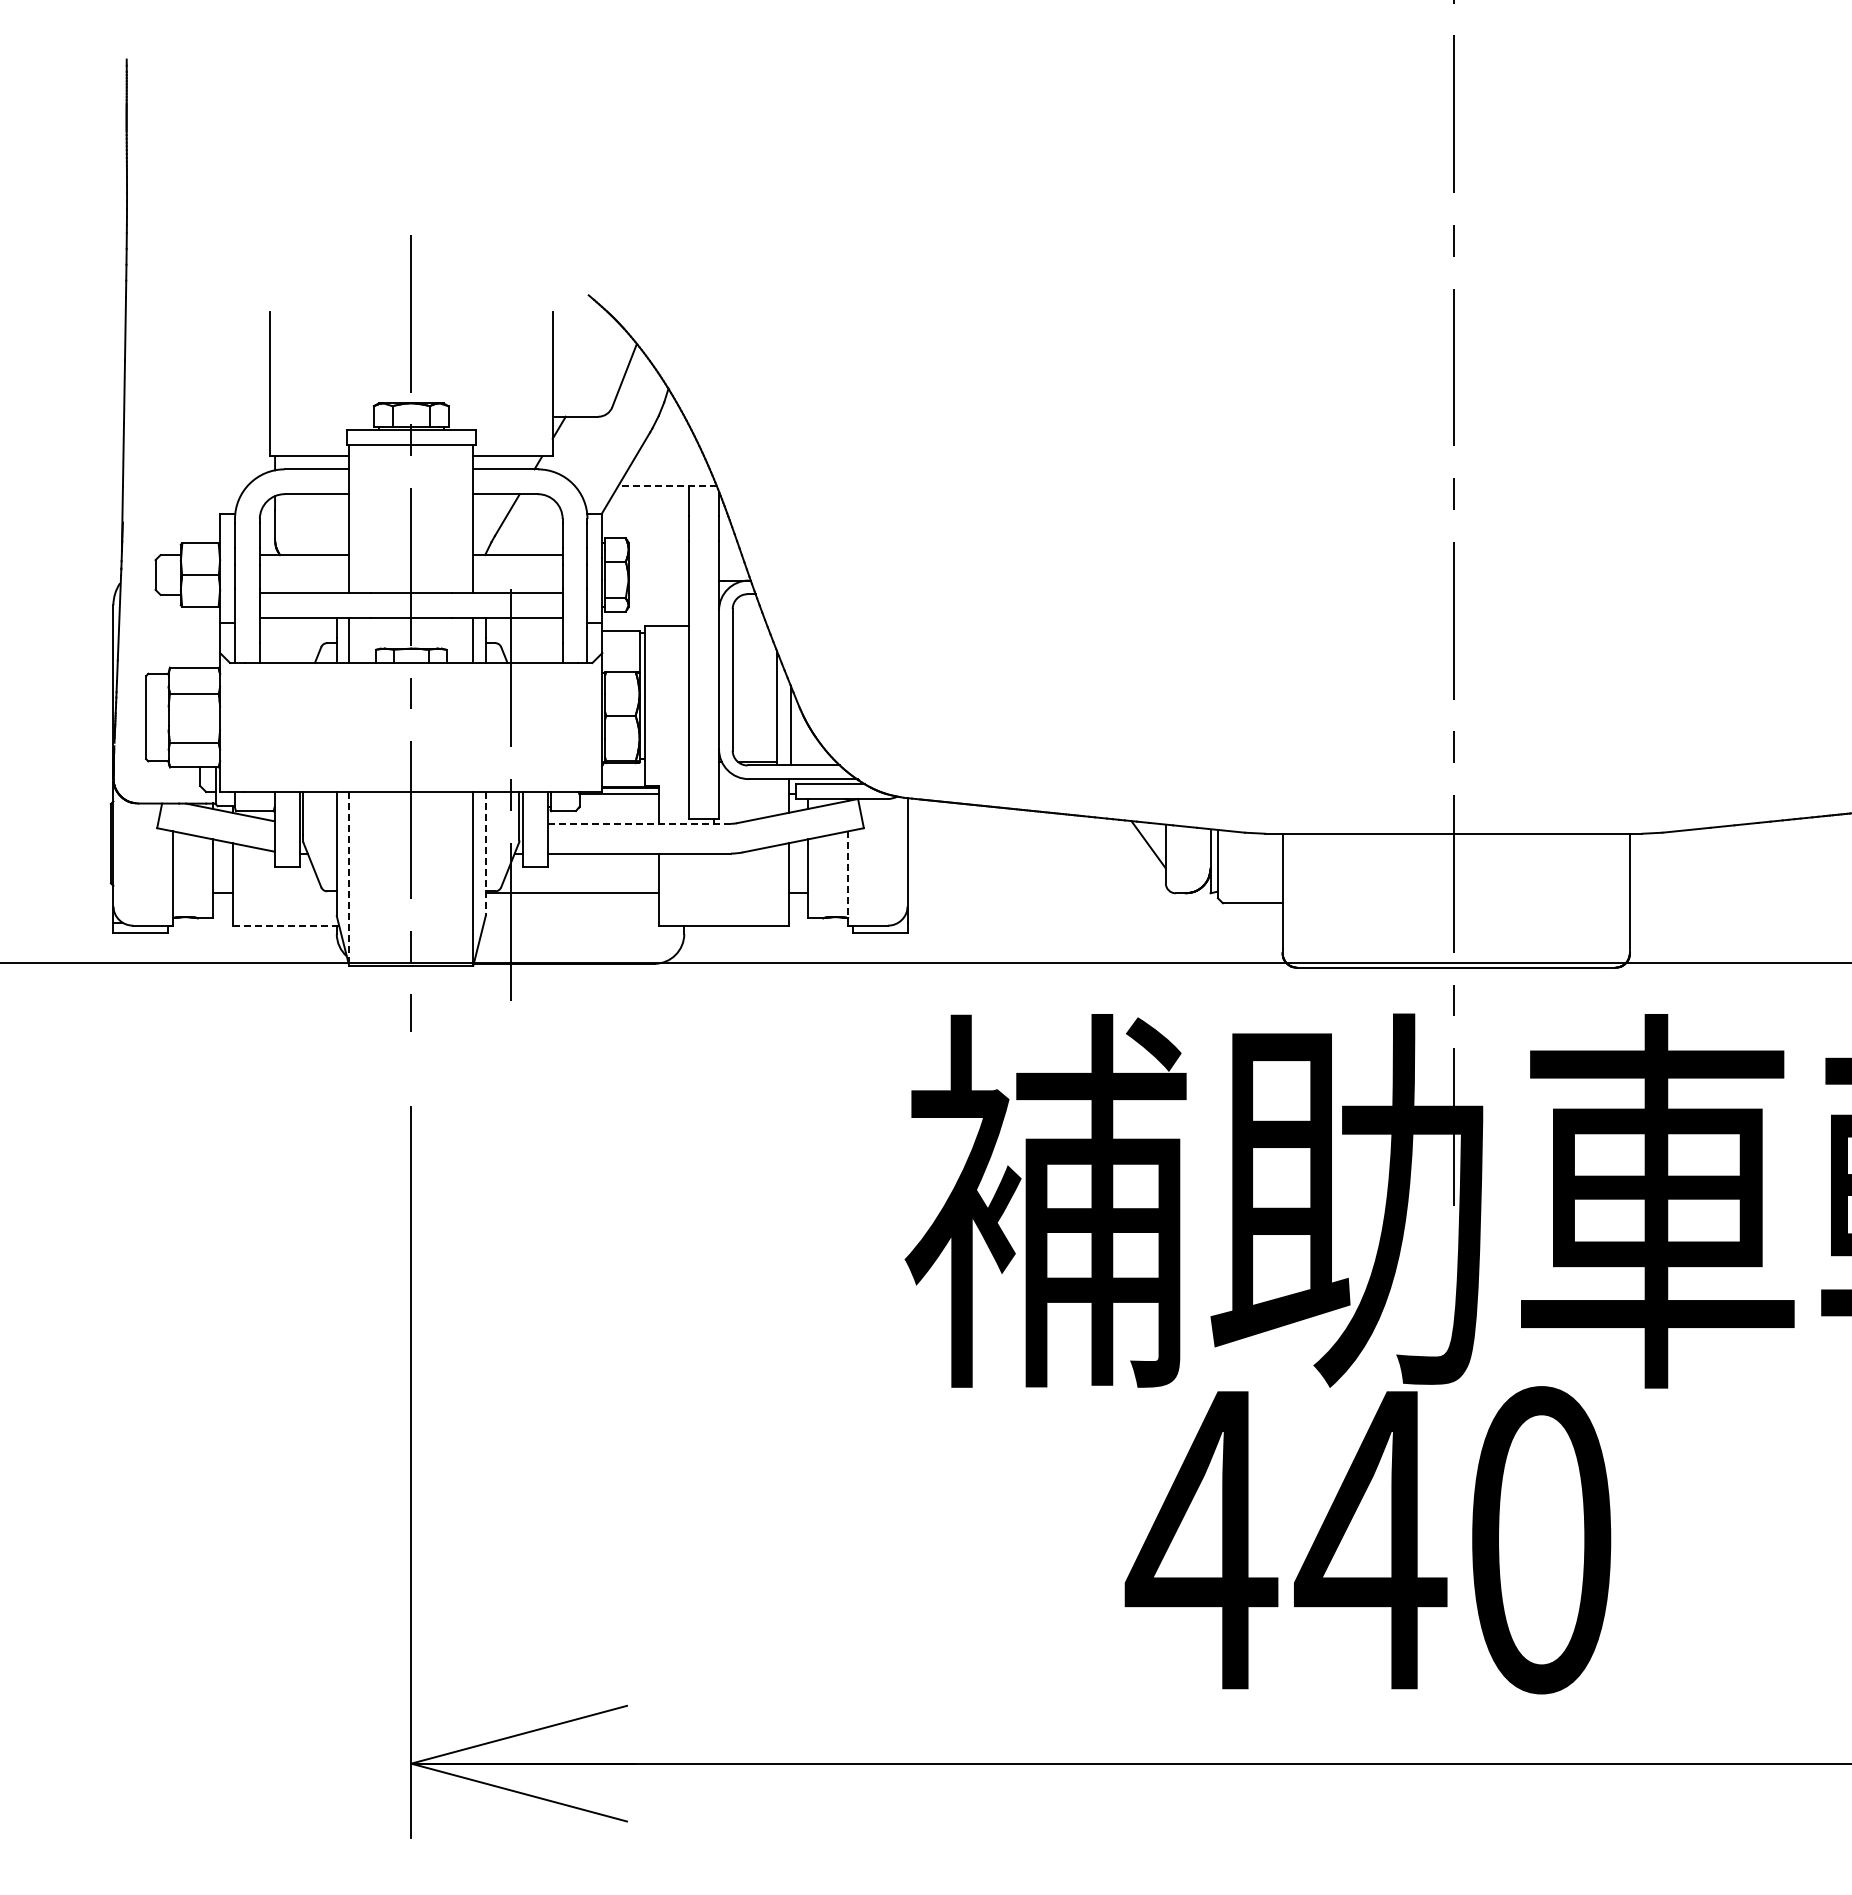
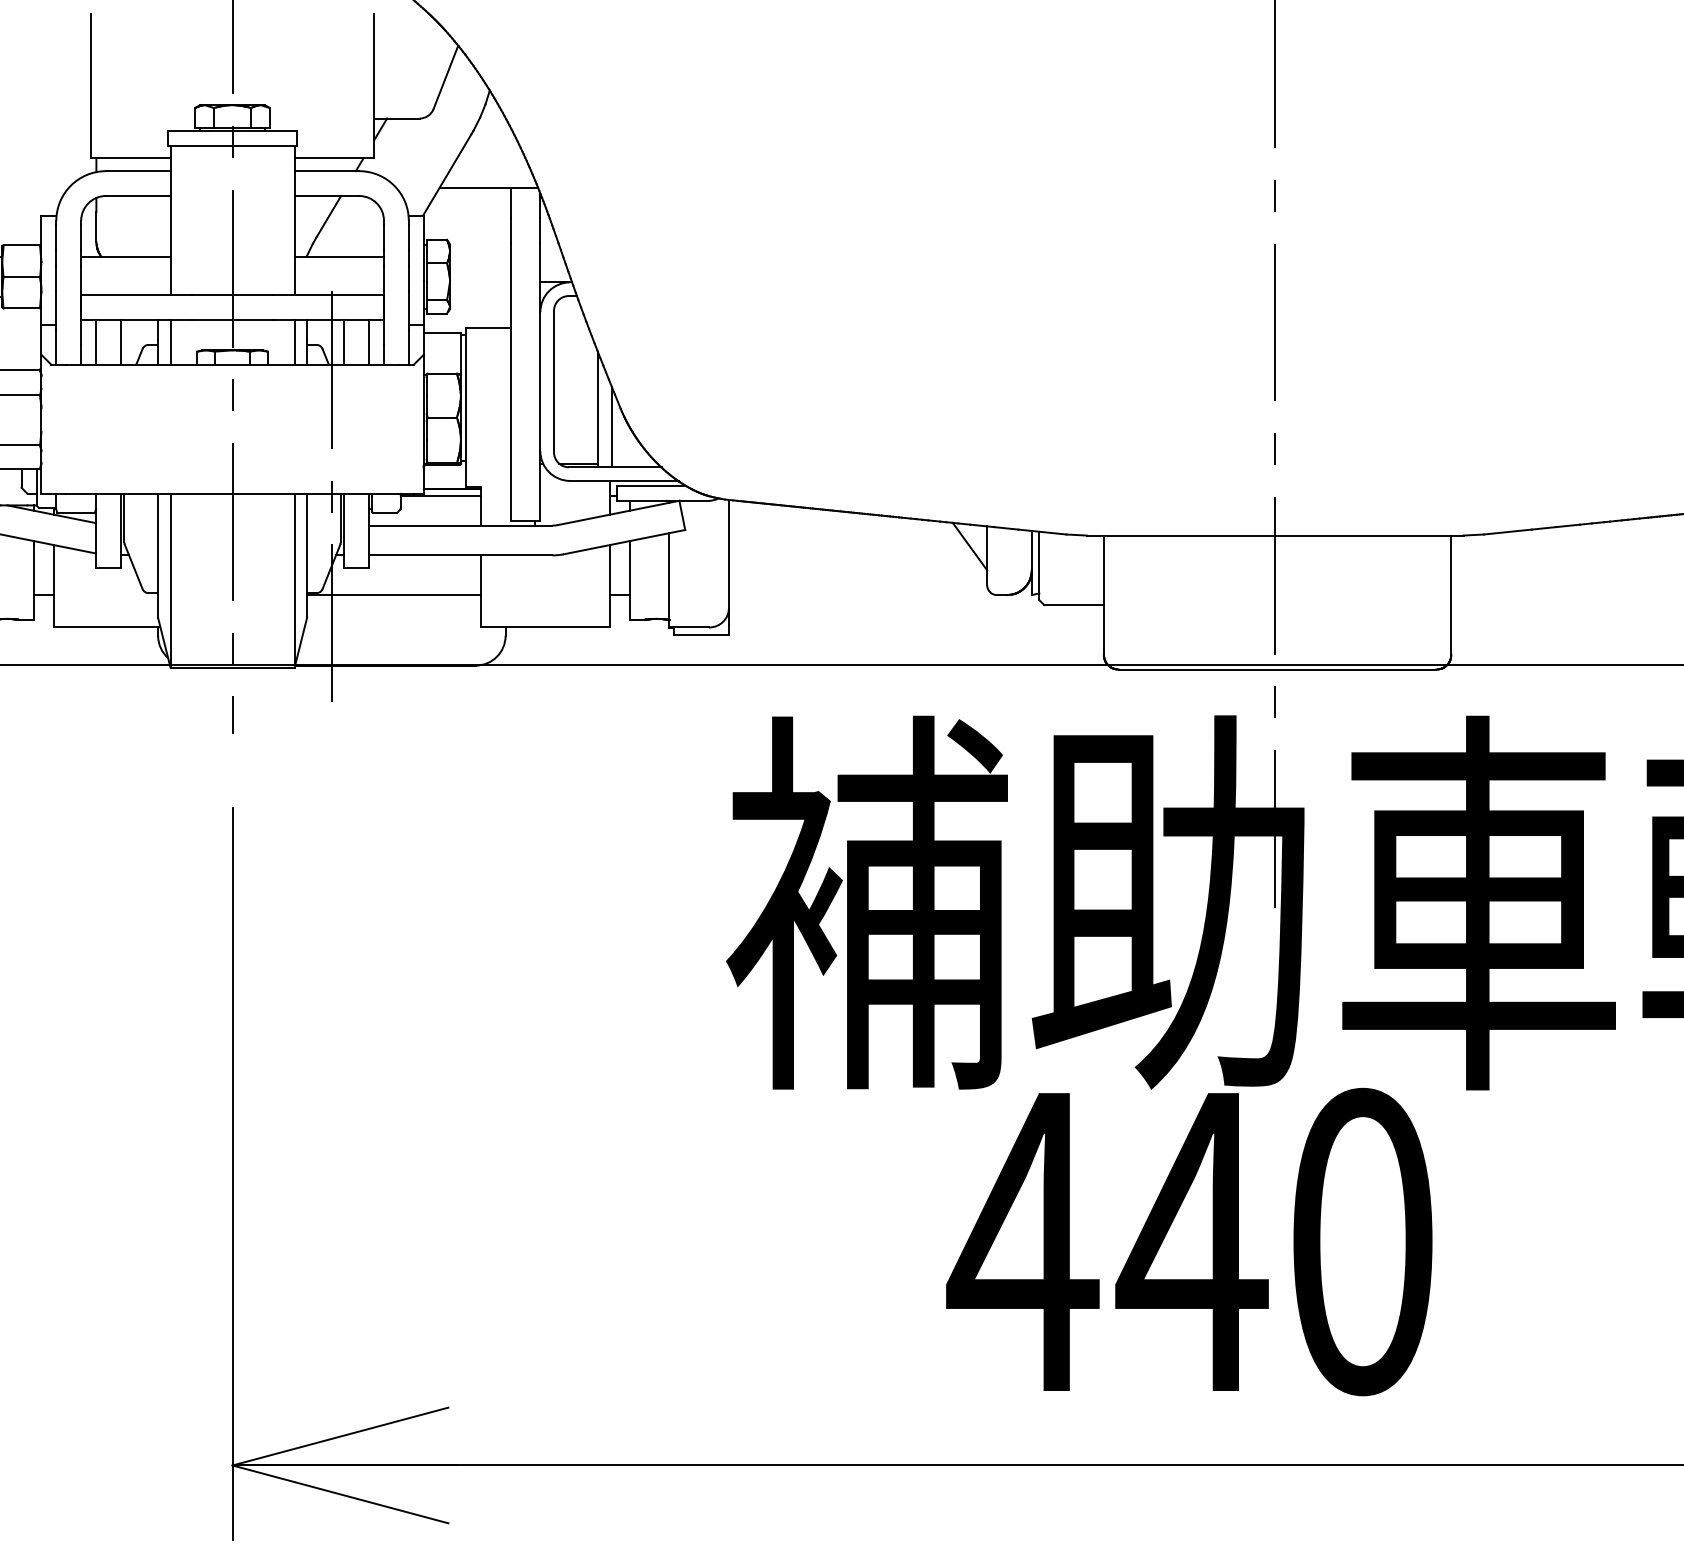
line: (666, 486) -> (487, 188), dashed -> solid
line: (274, 640) -> (95, 342), added
line: (299, 640) -> (120, 342), added
line: (522, 640) -> (343, 342), added
line: (547, 640) -> (368, 342), added
line: (639, 823) -> (460, 525), dashed -> solid
line: (485, 854) -> (306, 556), dashed -> solid
line: (349, 878) -> (170, 580), dashed -> solid
line: (848, 878) -> (669, 580), dashed -> solid
line: (285, 925) -> (106, 627), dashed -> solid

